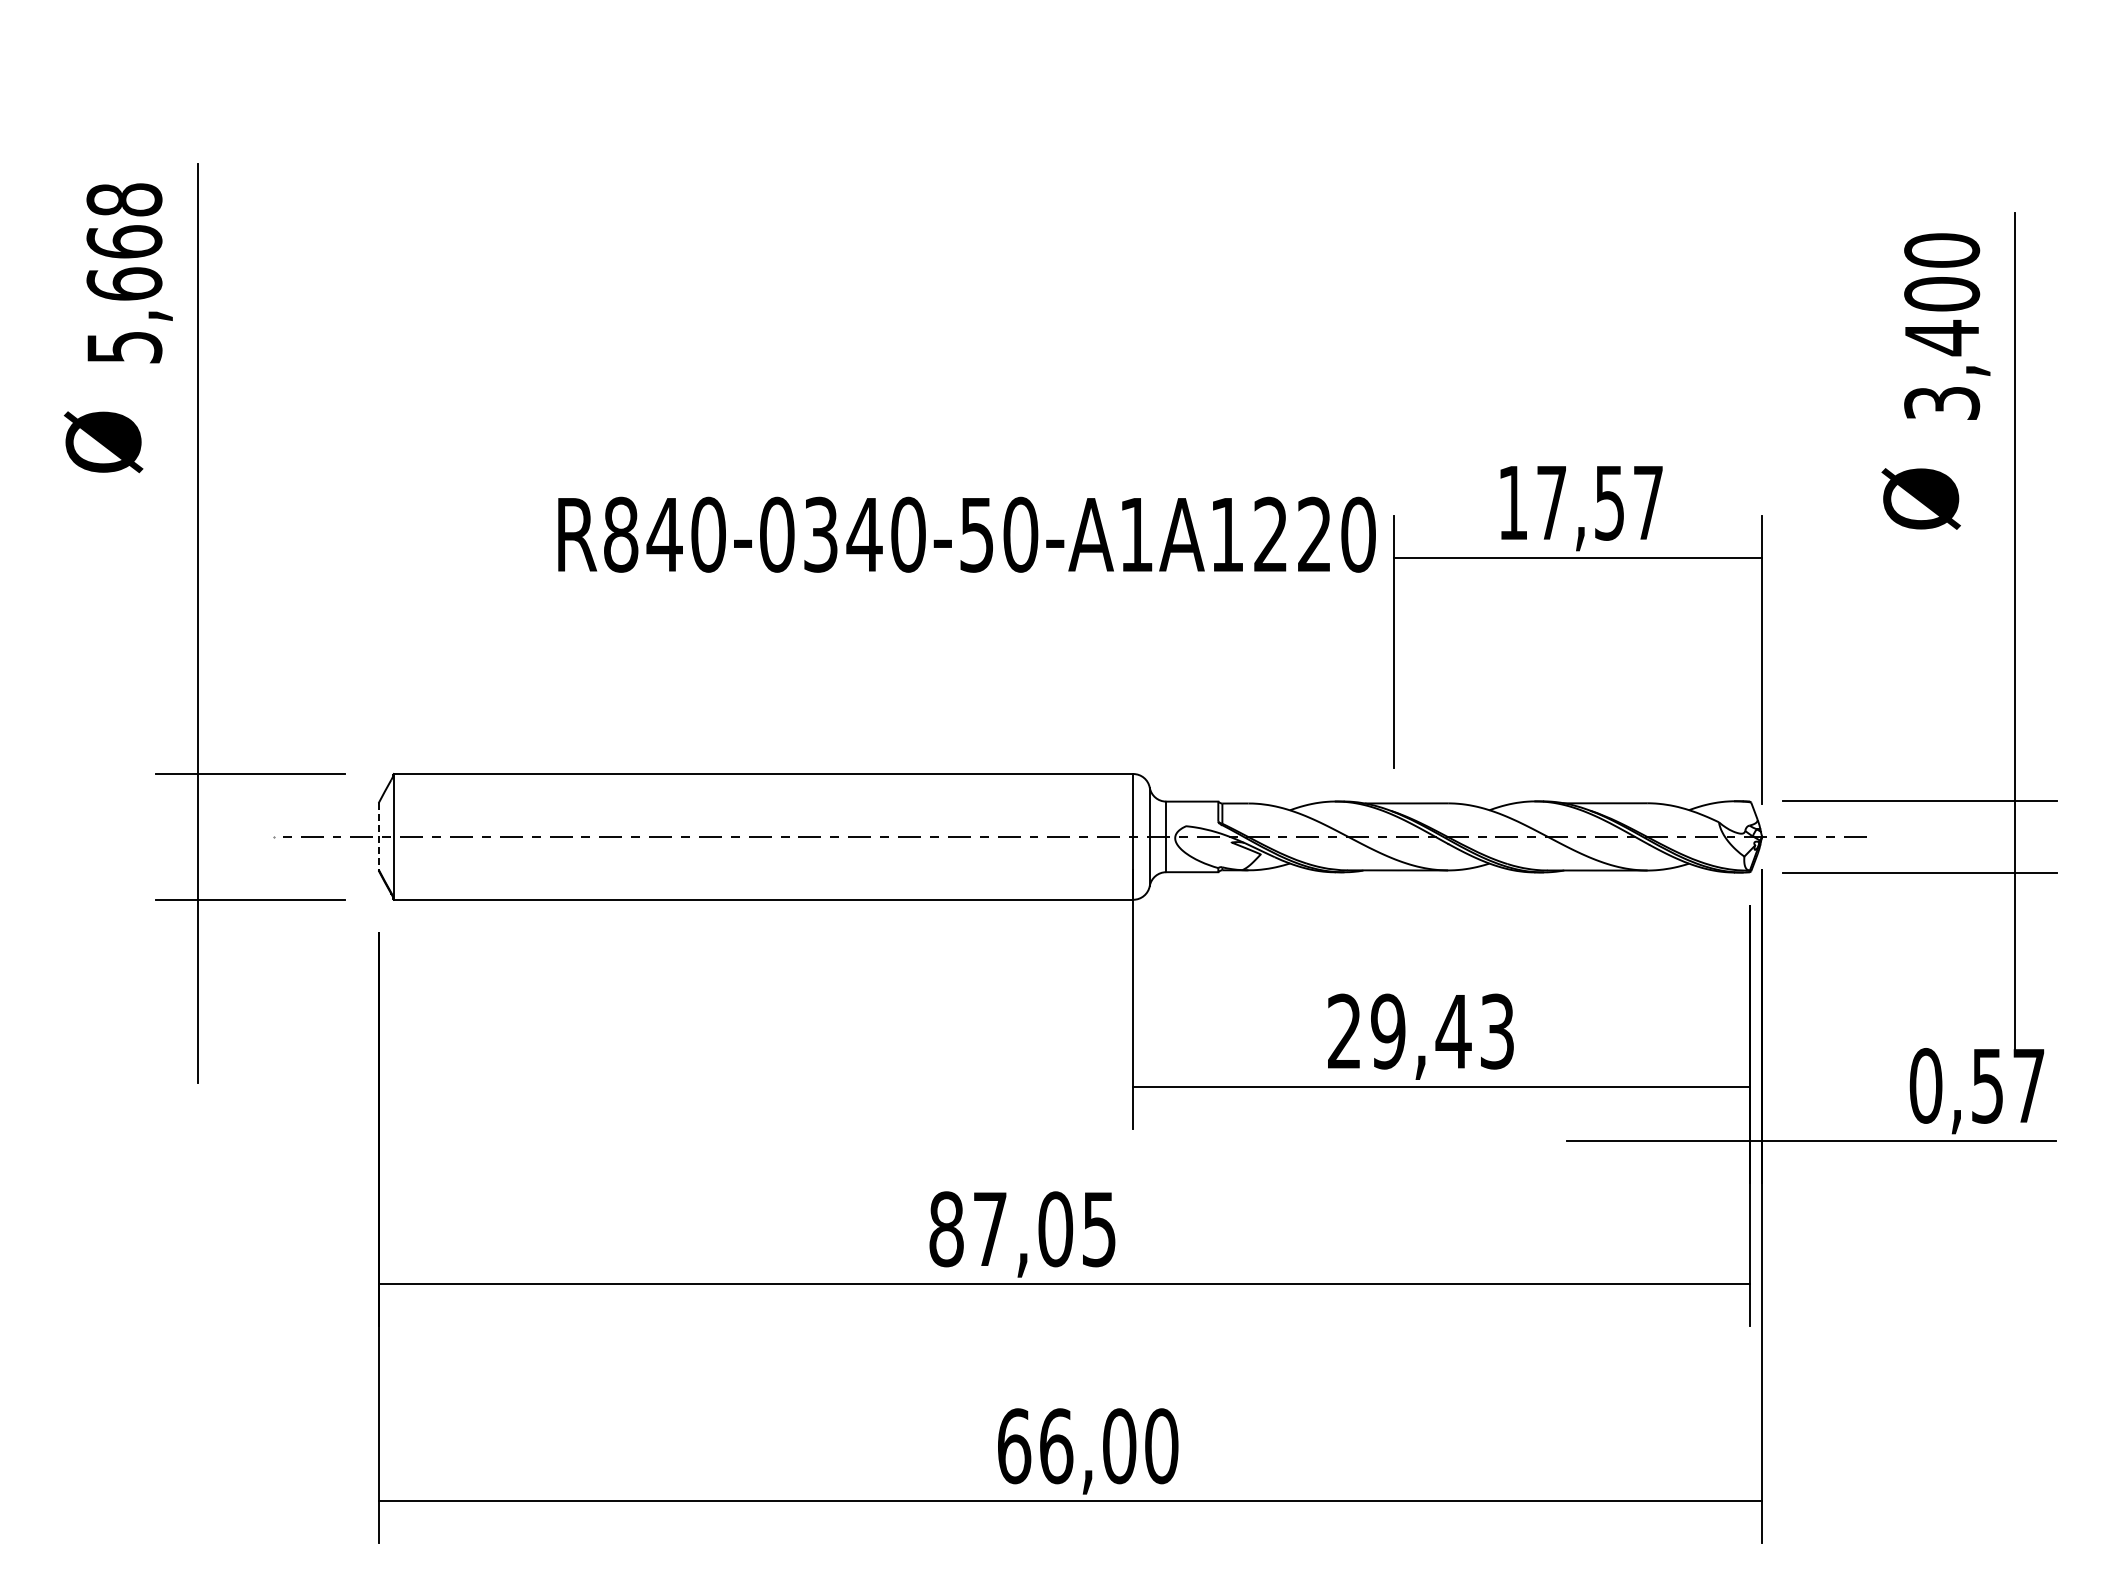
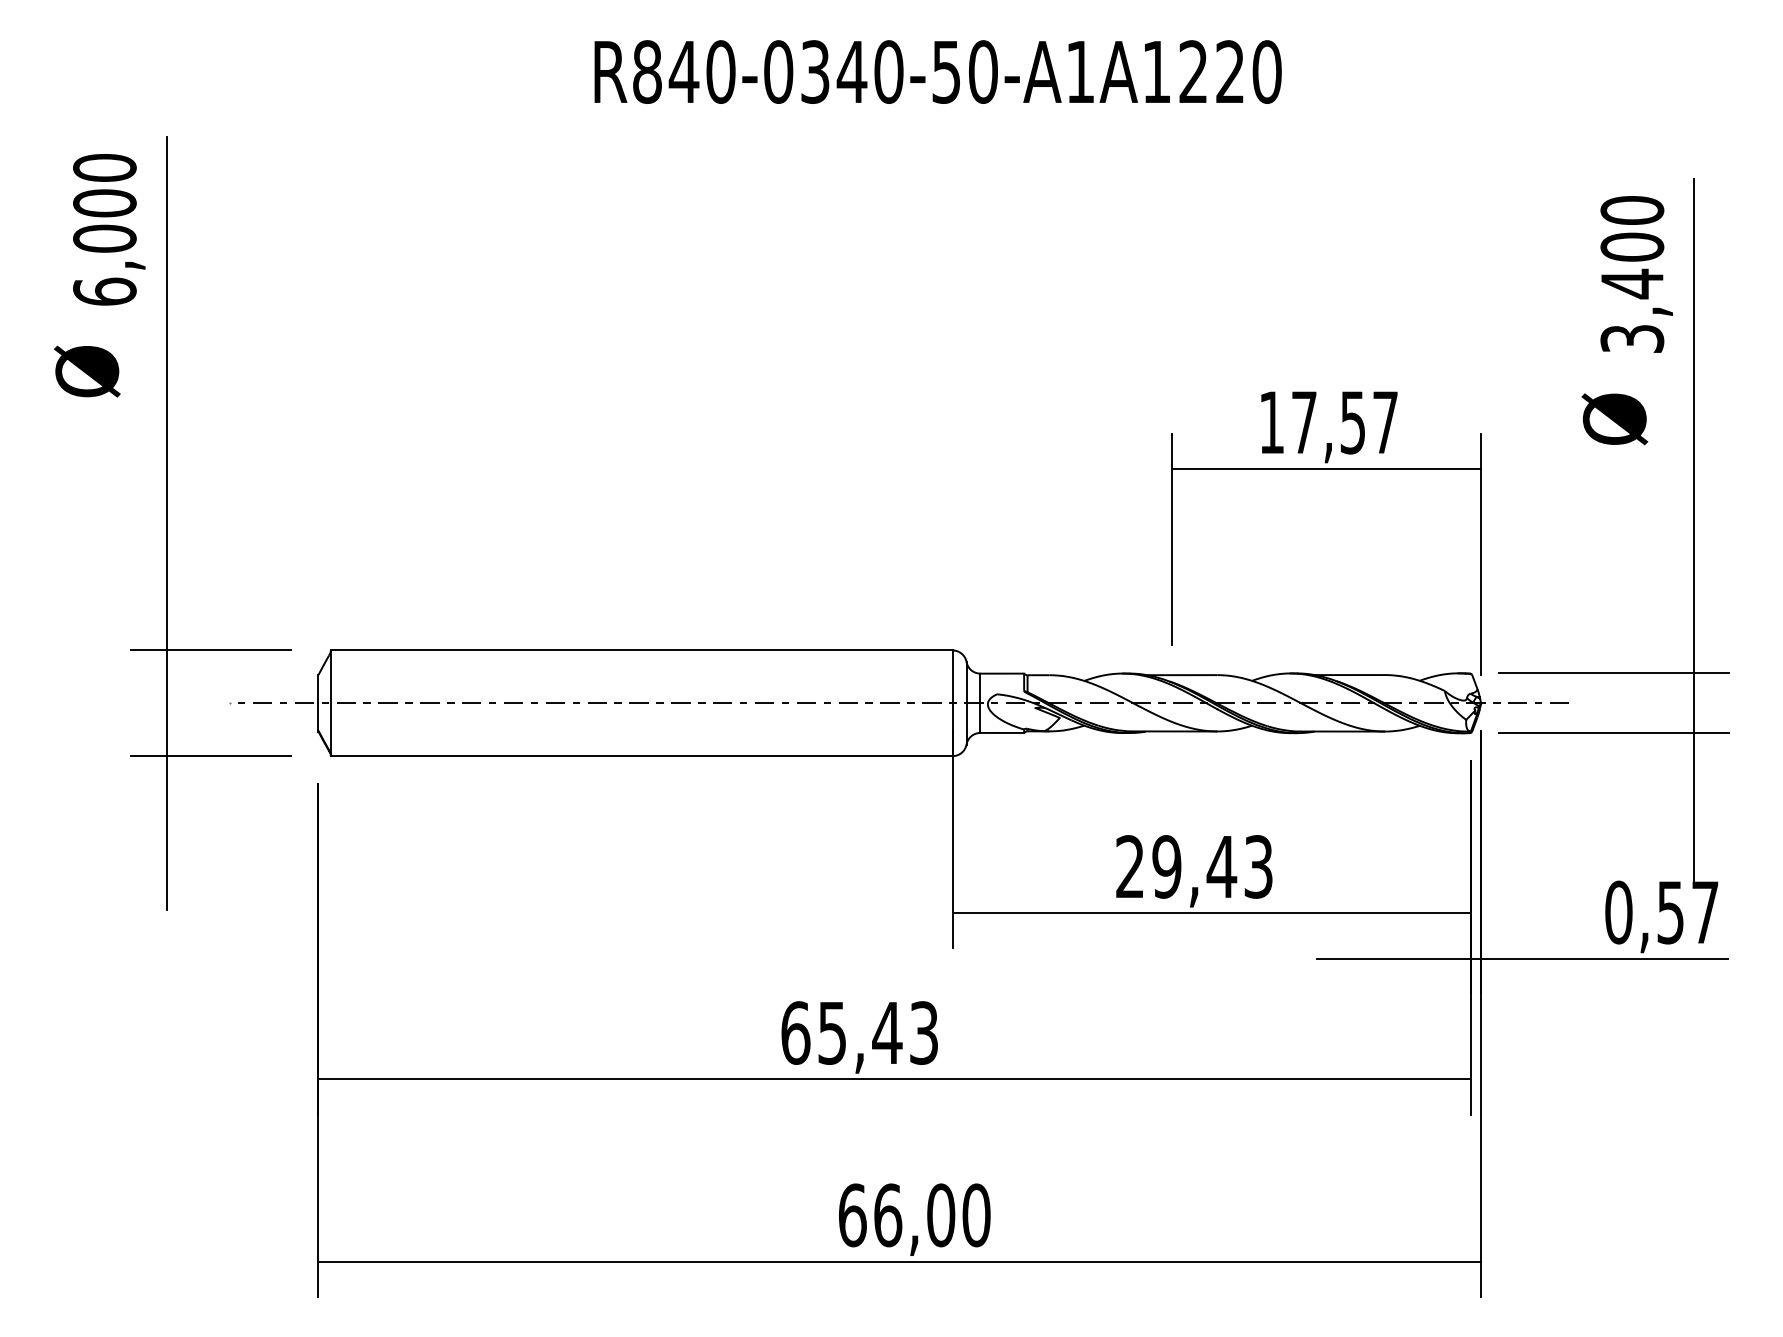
text: (124, 273) -> (104, 229), 5,668 -> 6,000
text: (966, 534) -> (937, 71), moved
line: (378, 836) -> (318, 702), dashed -> solid
text: (1022, 1229) -> (859, 1033), 87,05 -> 65,43

